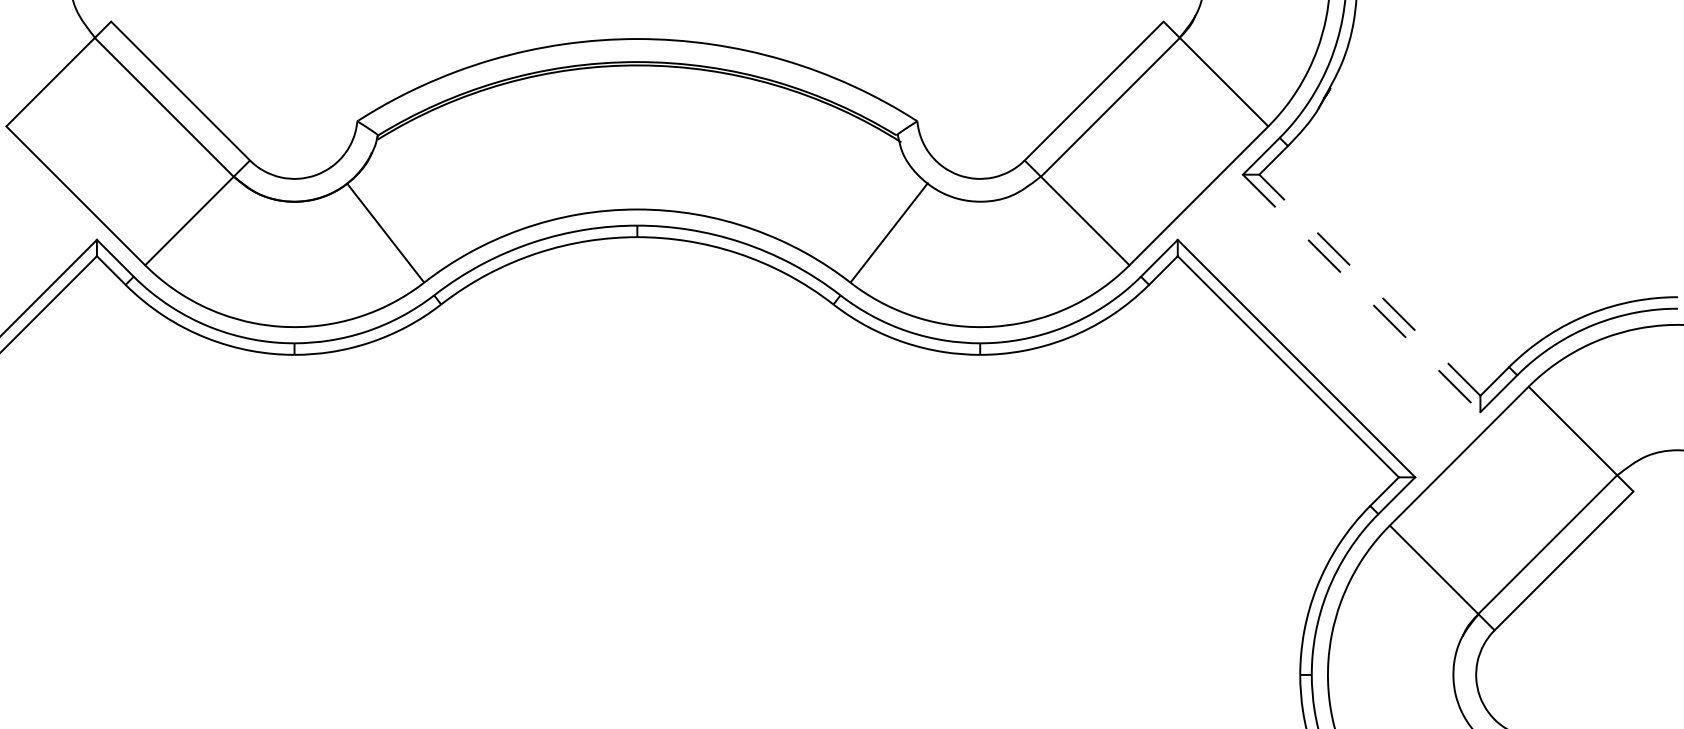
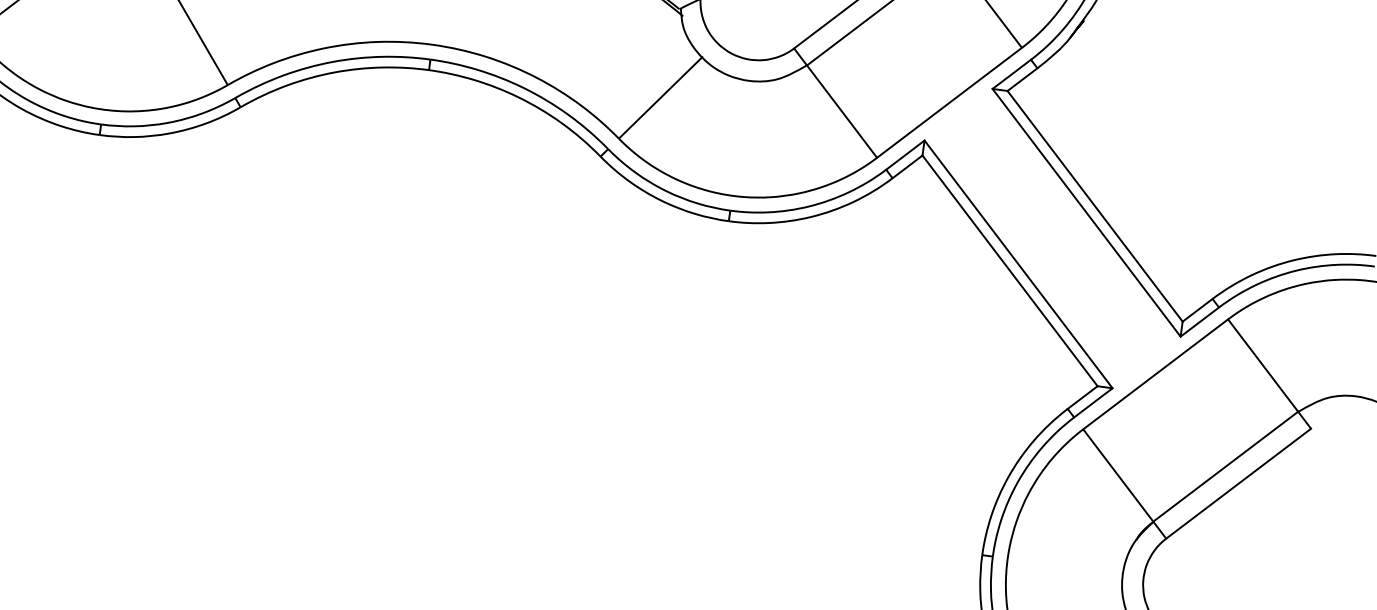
line: (1369, 284) -> (1094, 205), dashed -> solid
line: (1361, 293) -> (1086, 212), dashed -> solid

